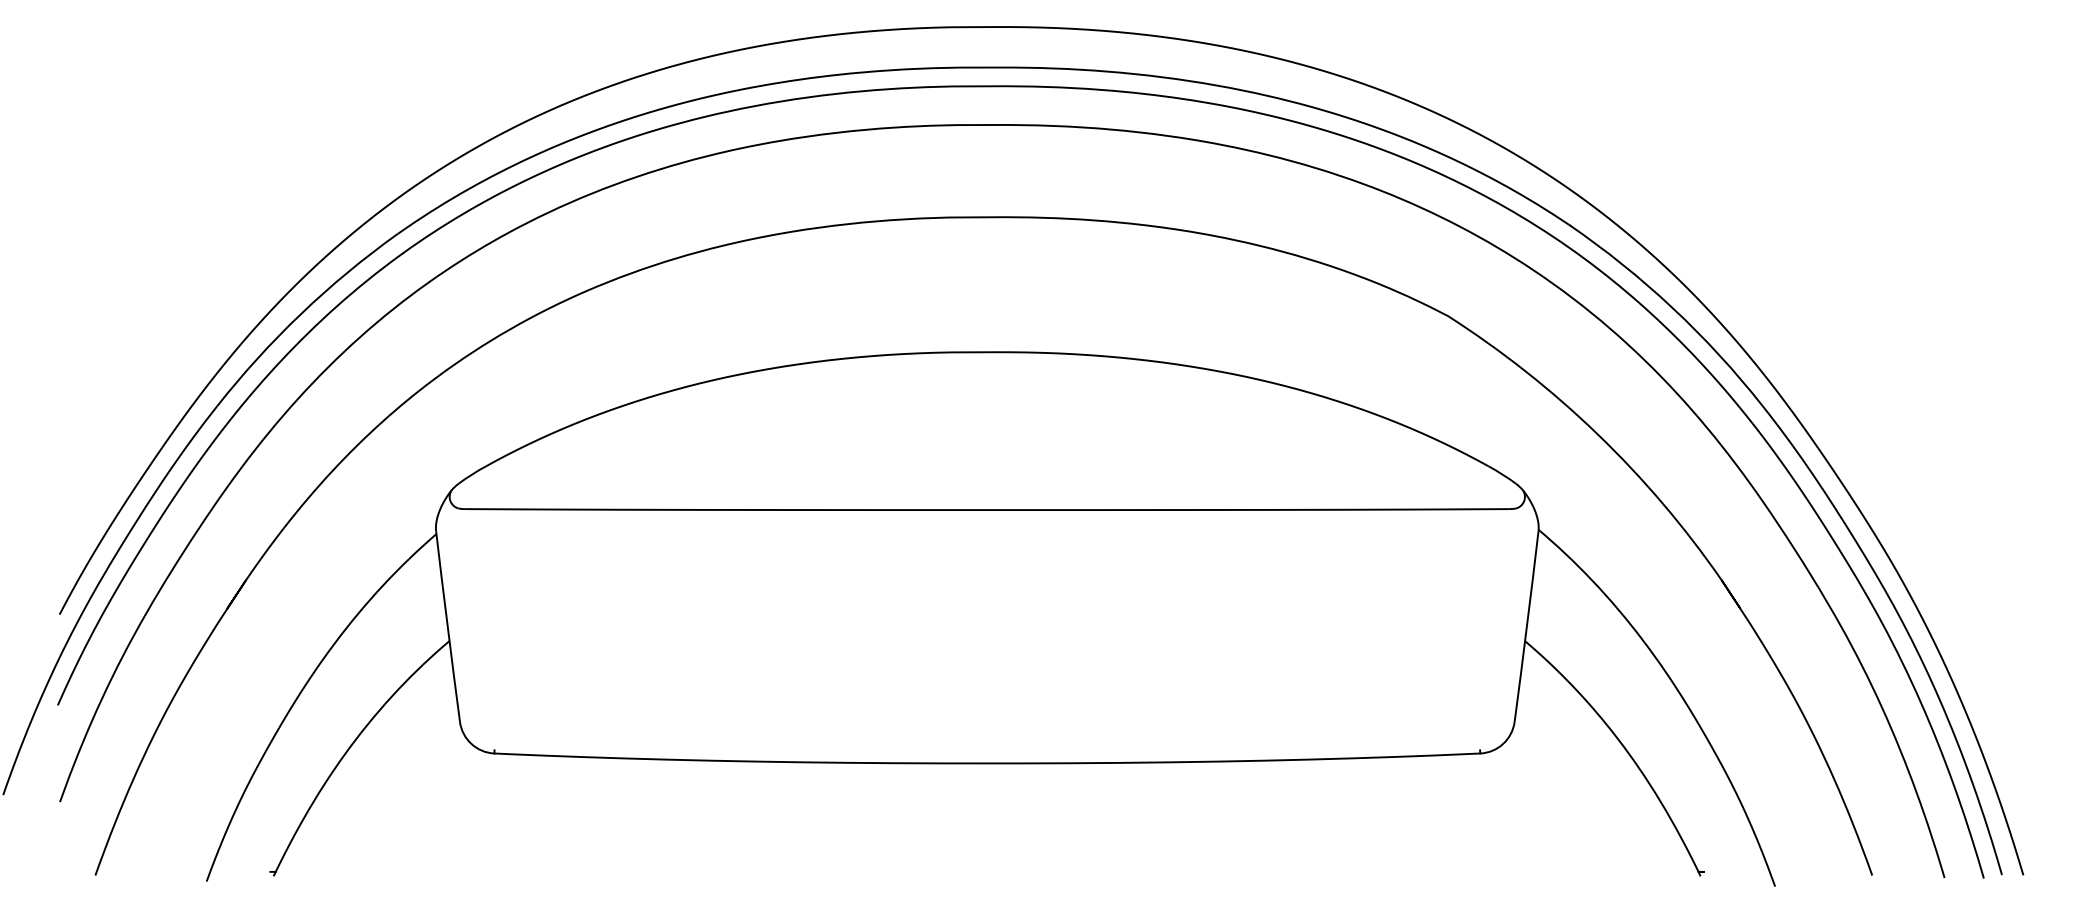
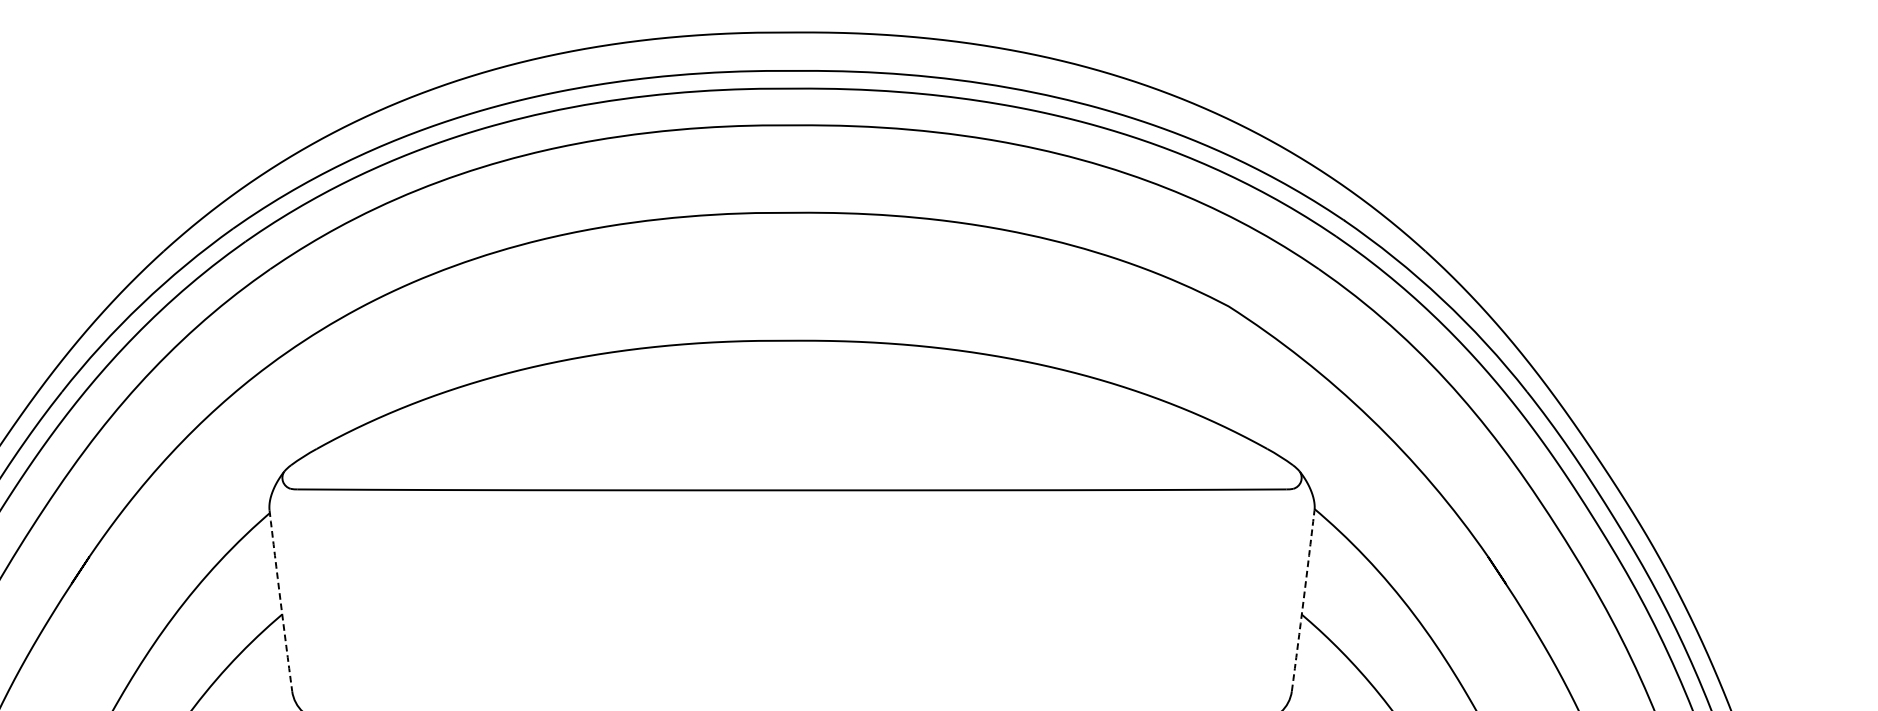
arc: (447, 626) -> (280, 600), solid -> dashed
arc: (1526, 626) -> (1303, 600), solid -> dashed

